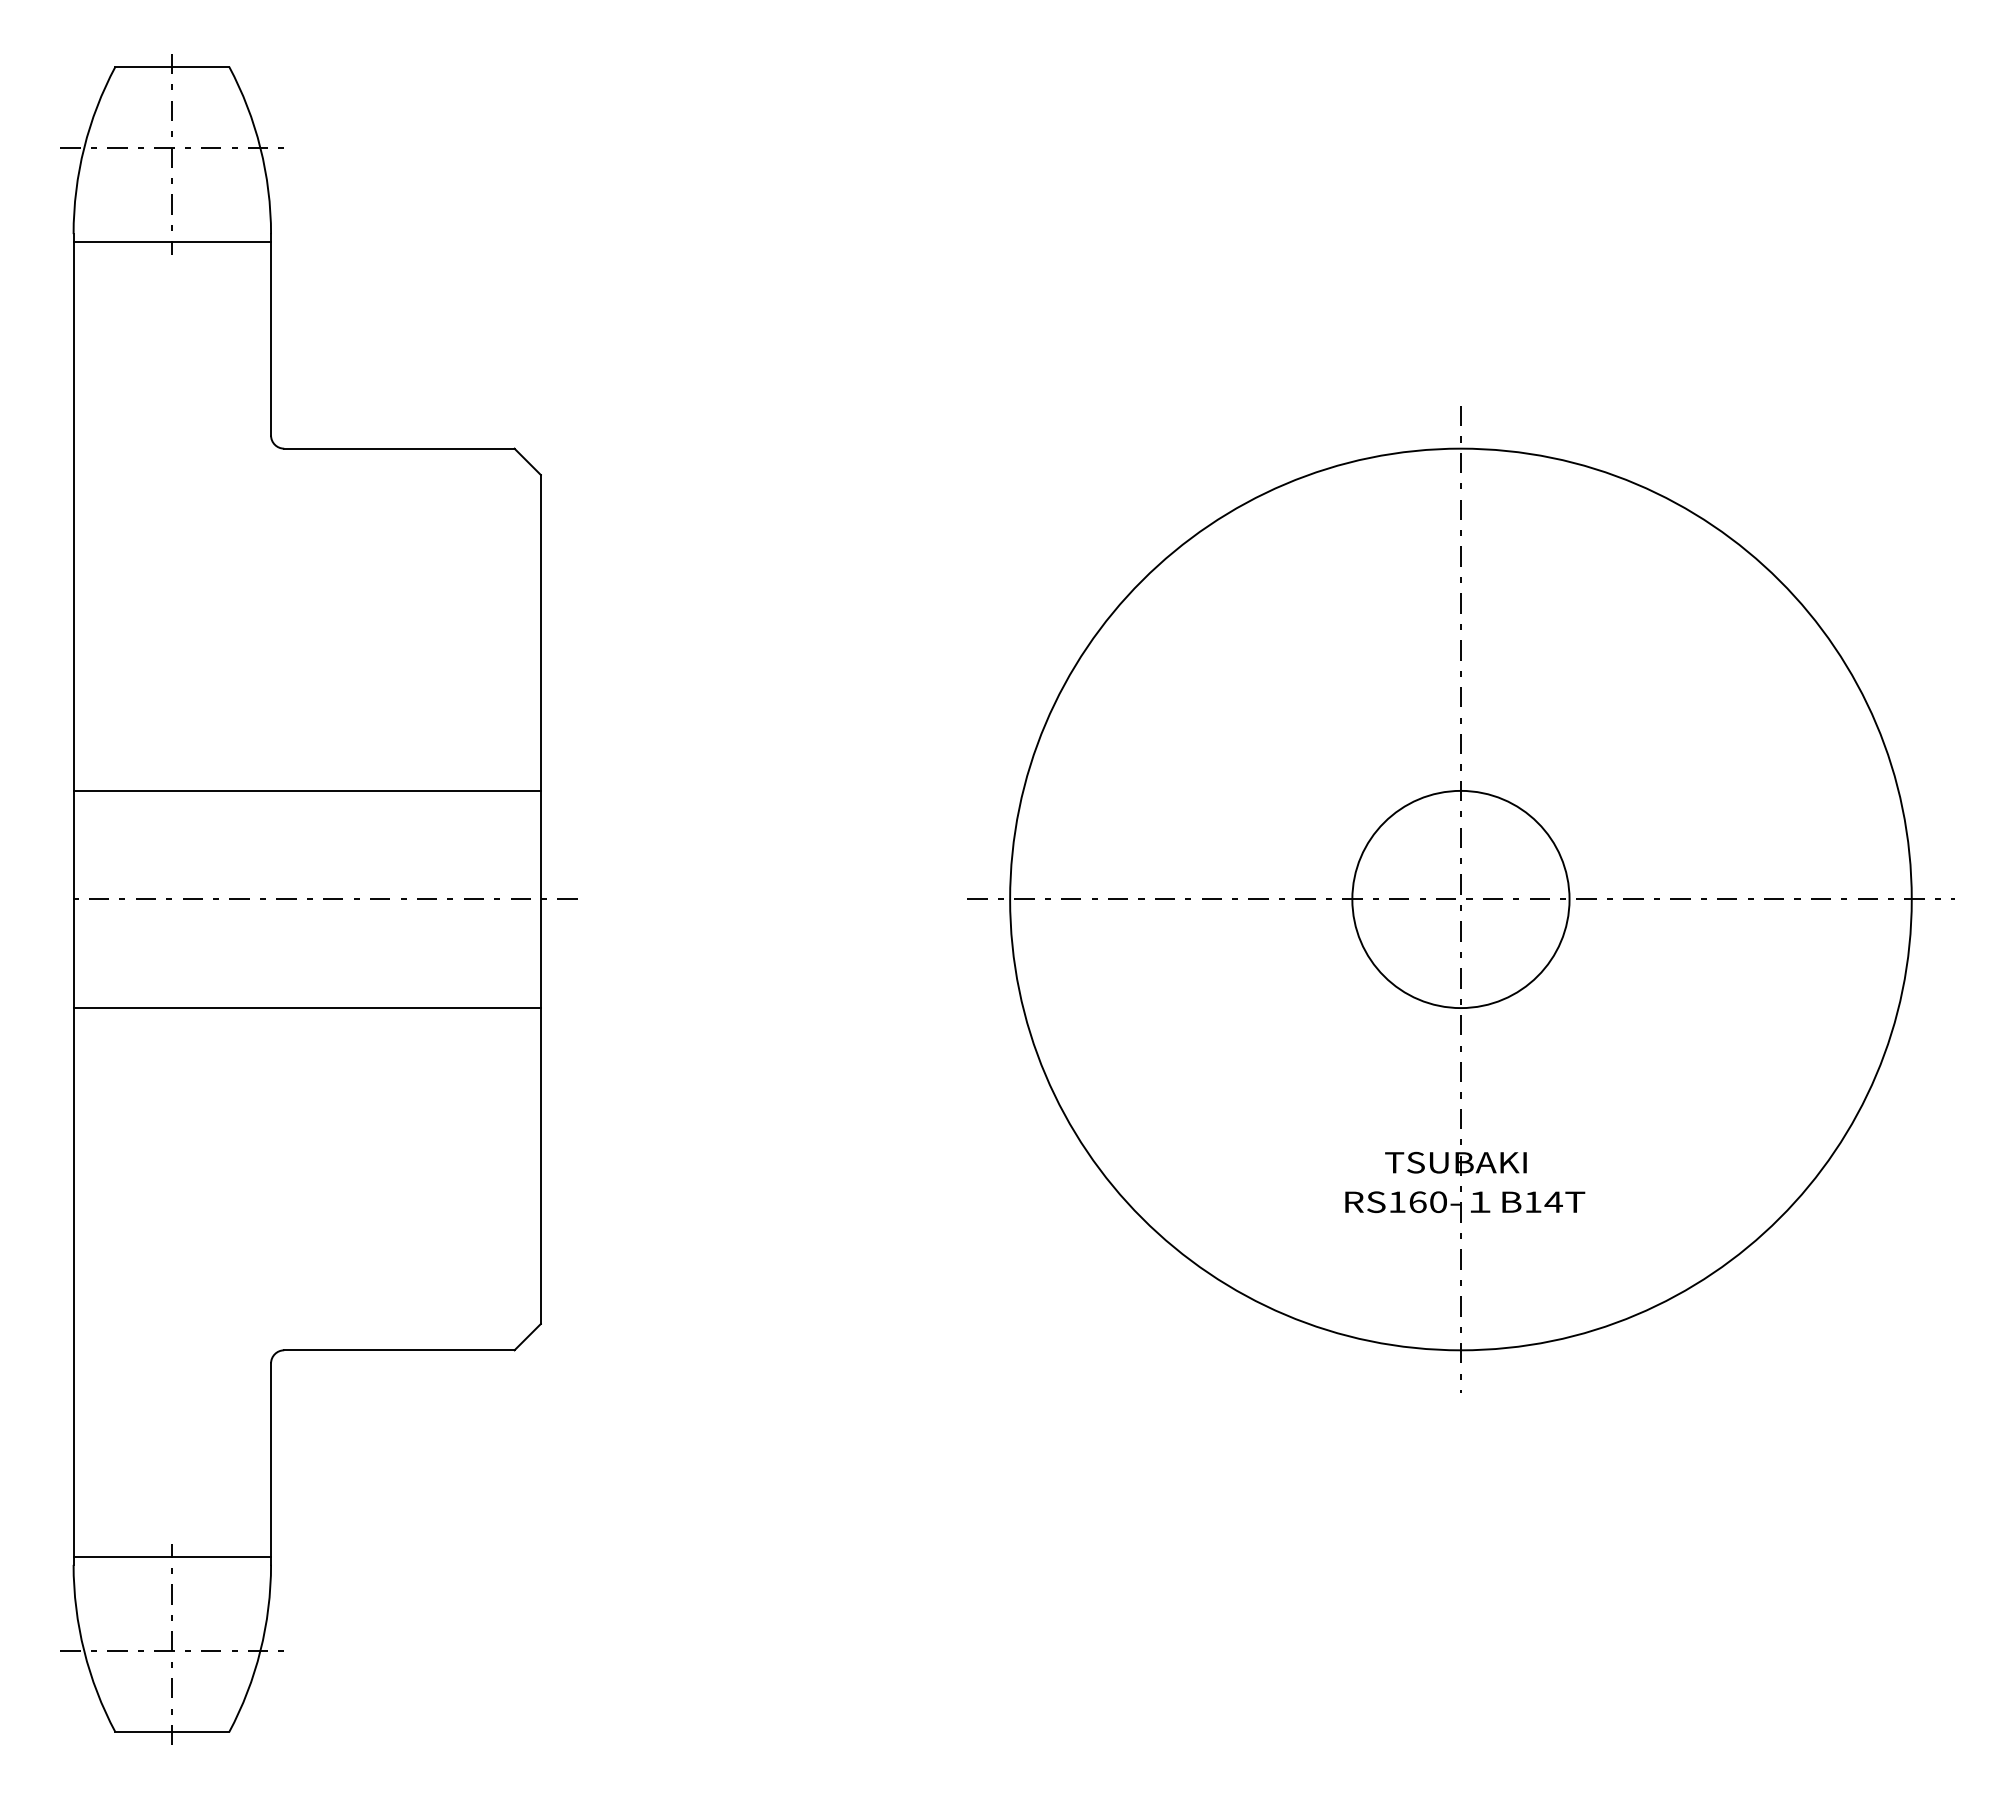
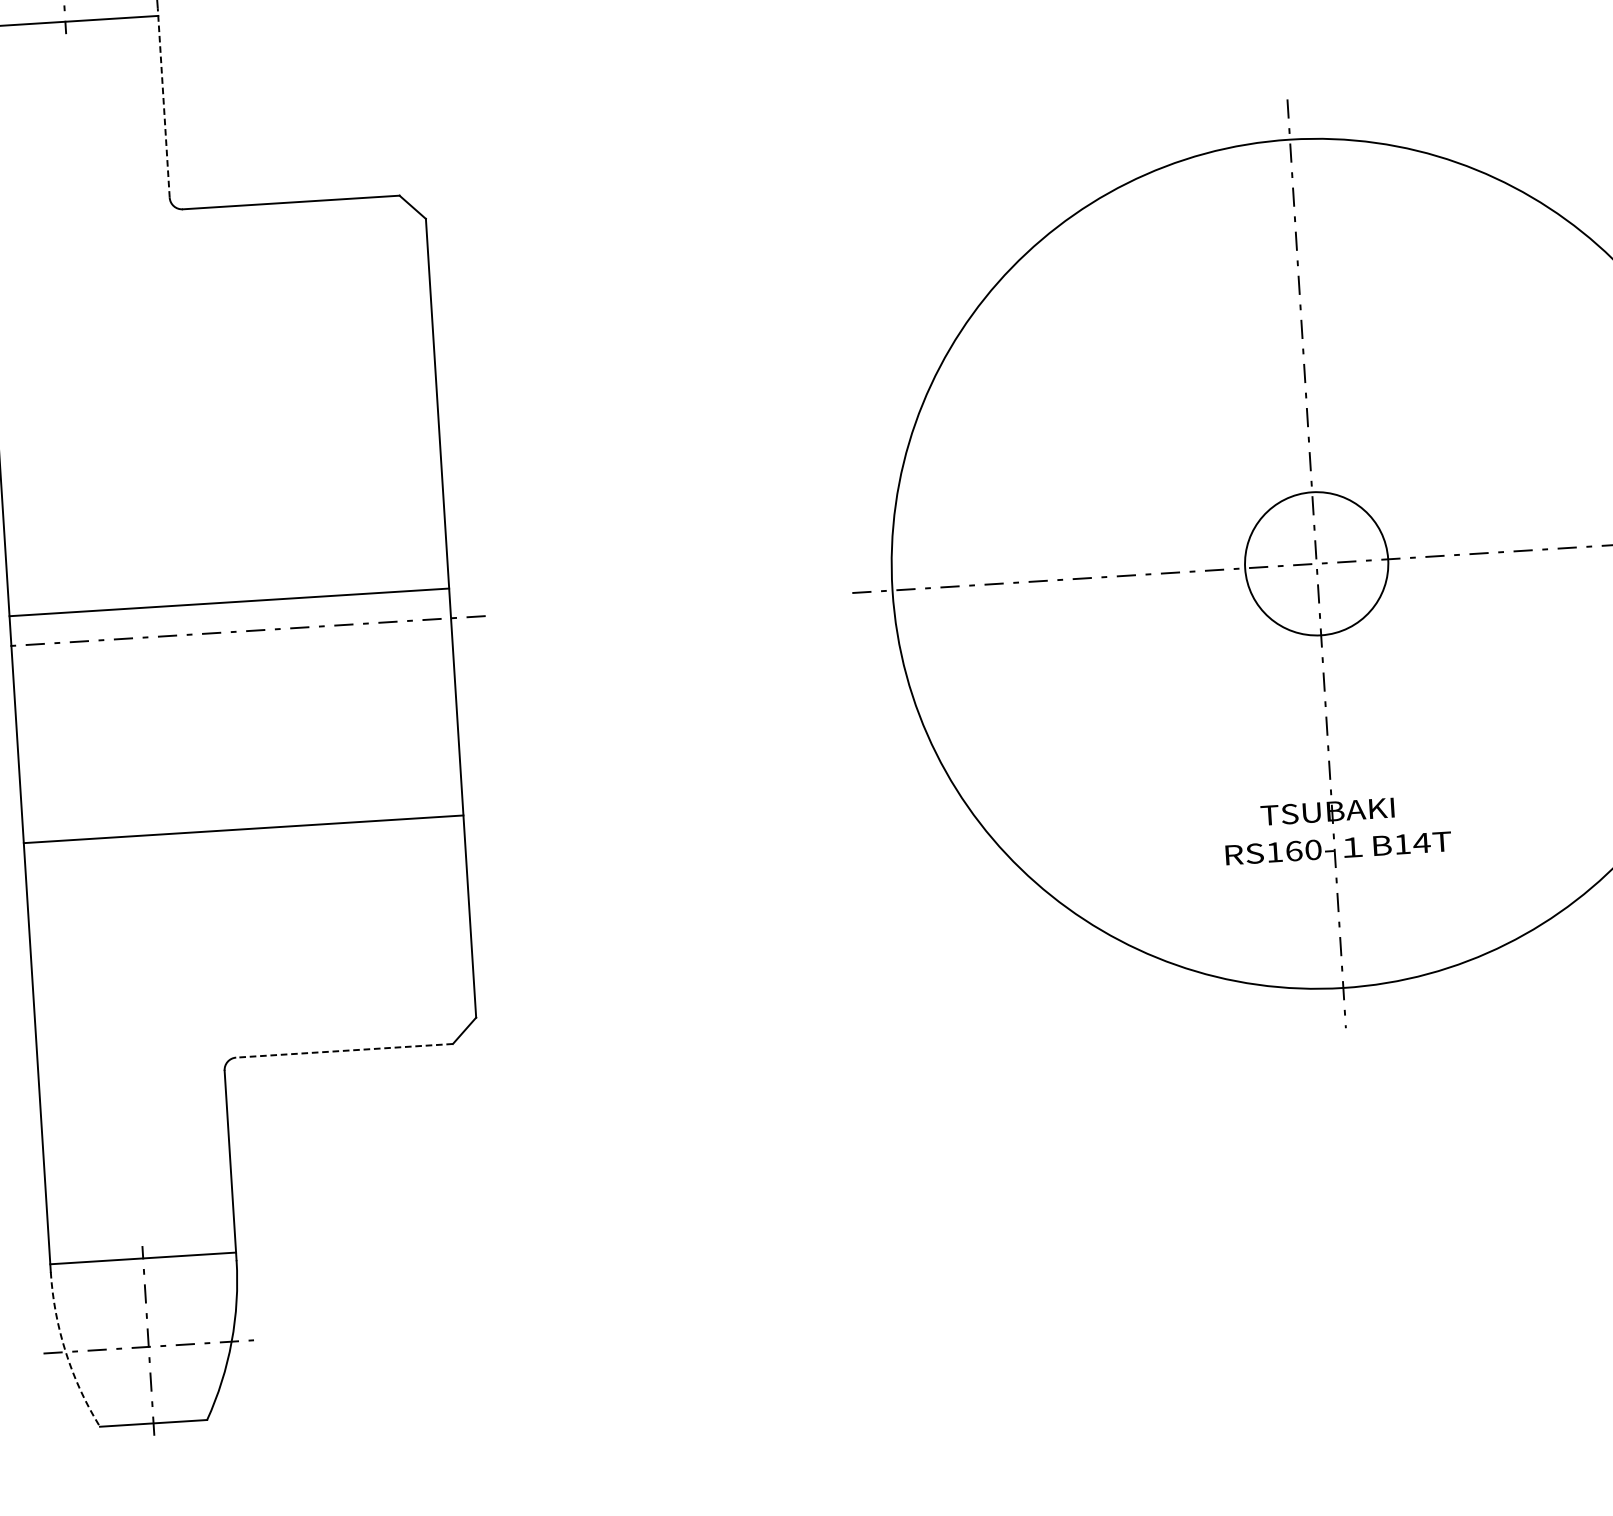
line: (271, 334) -> (164, 102), solid -> dashed
line: (306, 790) -> (228, 602), moved
circle: (1460, 899) -> (1316, 563), size x0.7
line: (306, 1008) -> (242, 829), moved
line: (398, 1350) -> (343, 1051), solid -> dashed
arc: (84, 1651) -> (66, 1352), solid -> dashed

